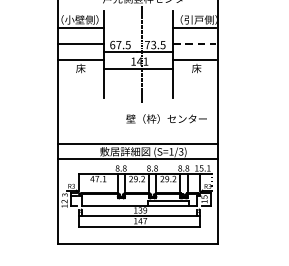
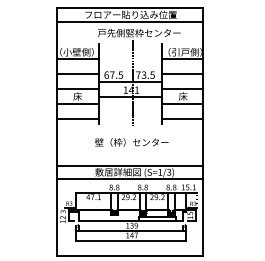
line: (194, 44) -> (181, 74), dashed -> solid
line: (80, 77) -> (77, 104), added
line: (193, 77) -> (180, 104), added
line: (80, 93) -> (77, 119), added
line: (193, 93) -> (180, 119), added
text: (166, 119) -> (131, 142), moved

